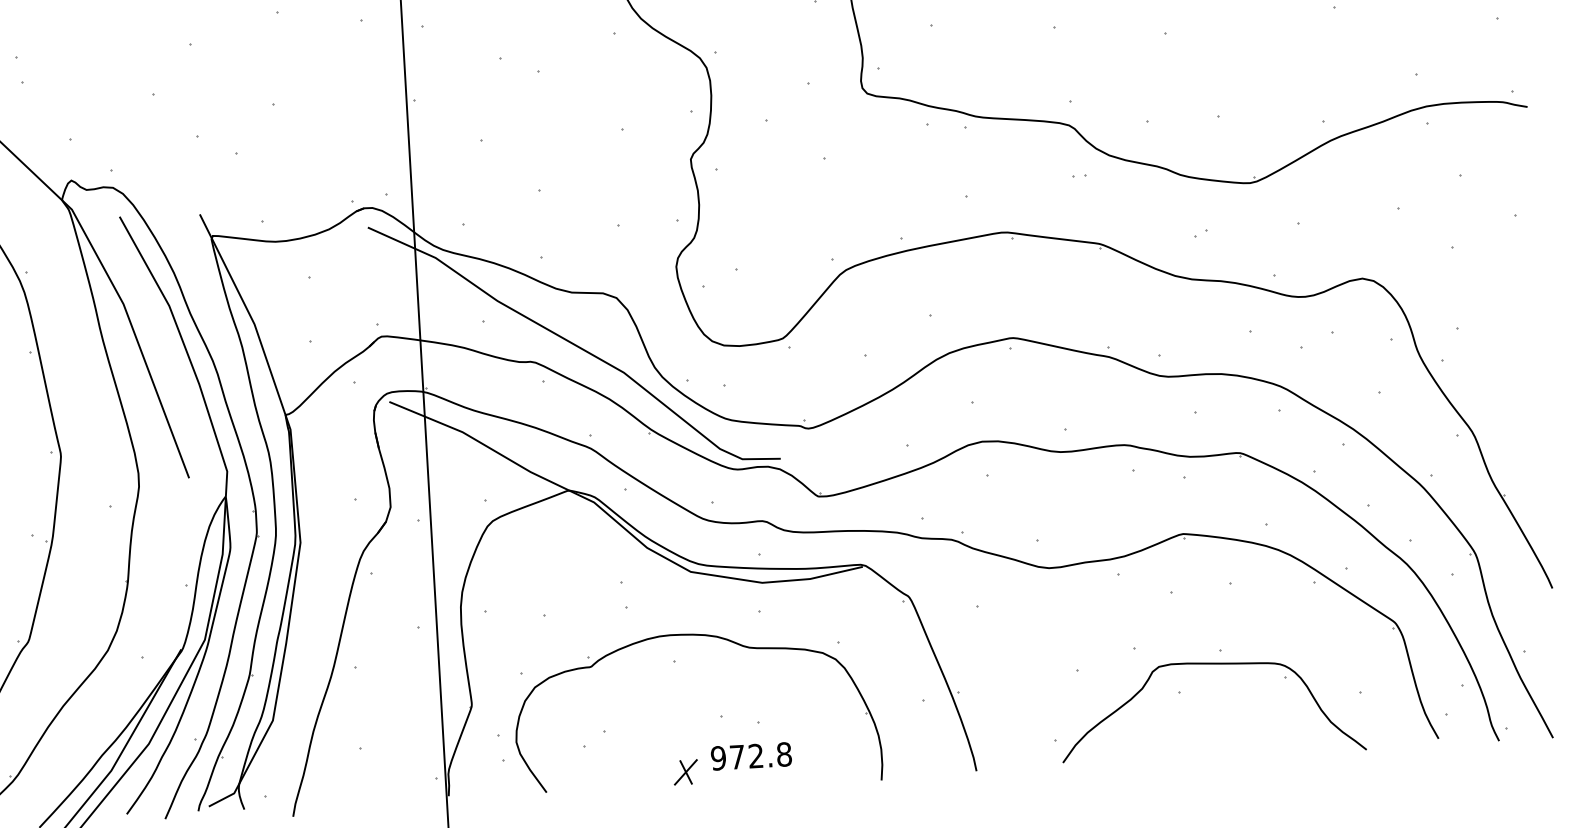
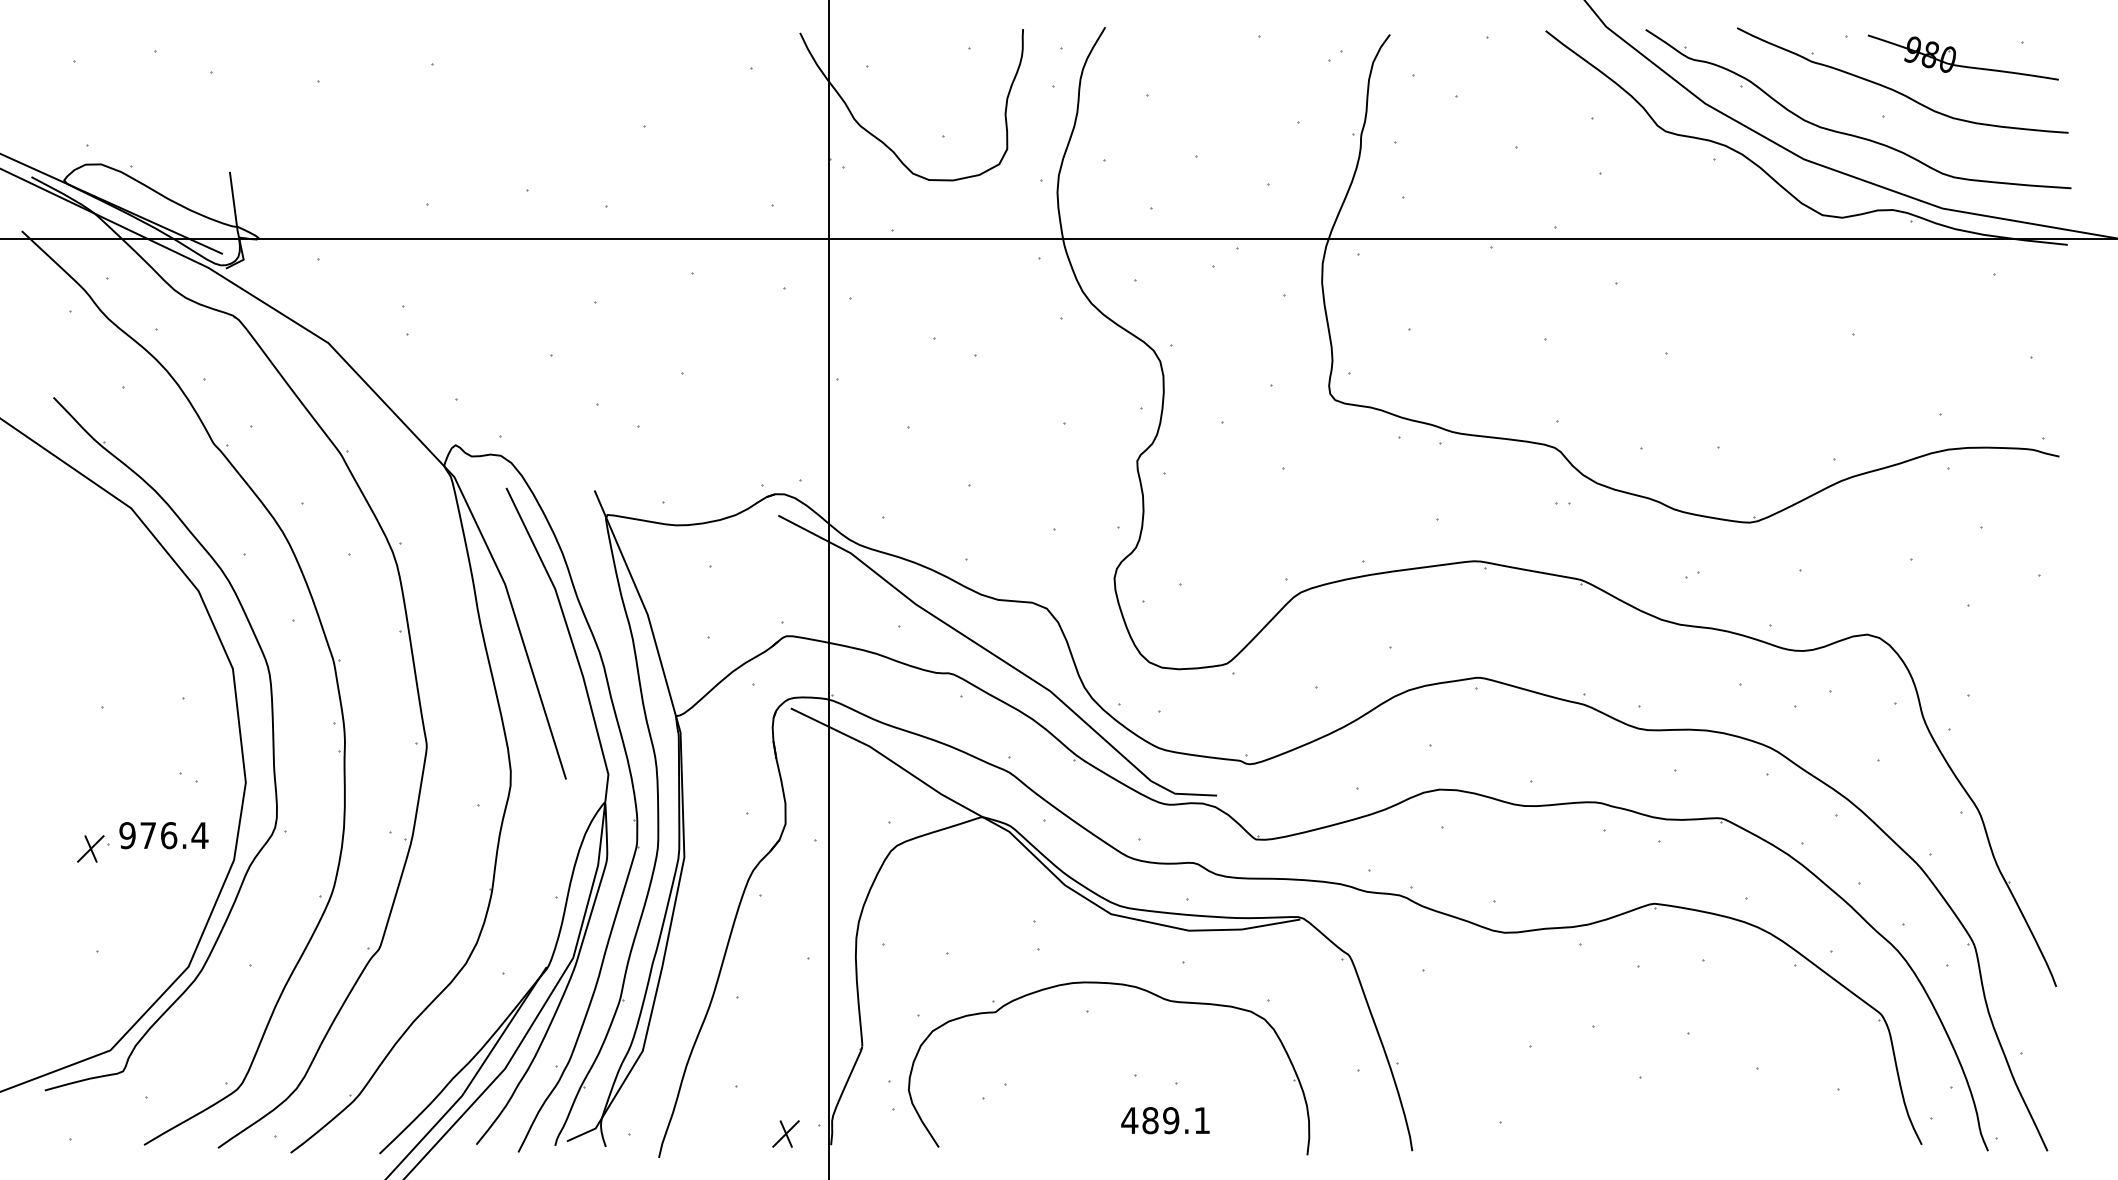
curve: (1216, 664) -> (1682, 1049), removed
text: (750, 756) -> (1165, 1120), 972.8 -> 489.1
part: (685, 771) -> (785, 1133), moved

